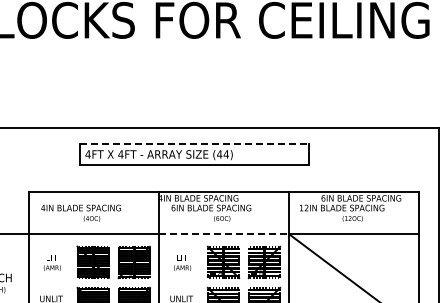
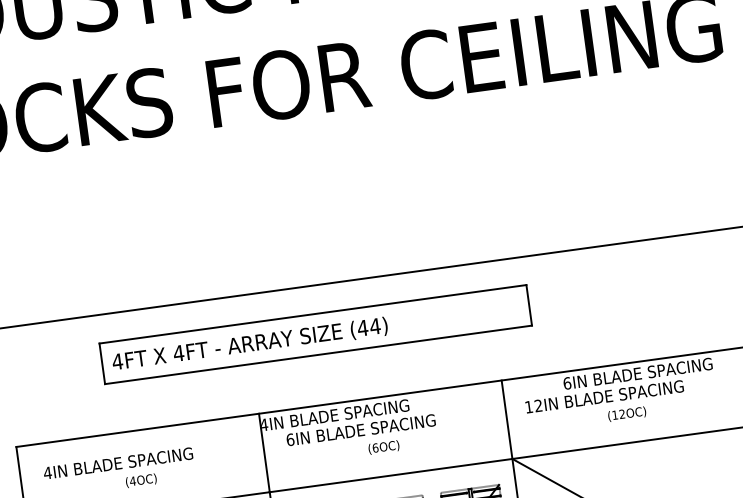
line: (194, 143) -> (313, 314), dashed -> solid
line: (224, 234) -> (392, 476), dashed -> solid

